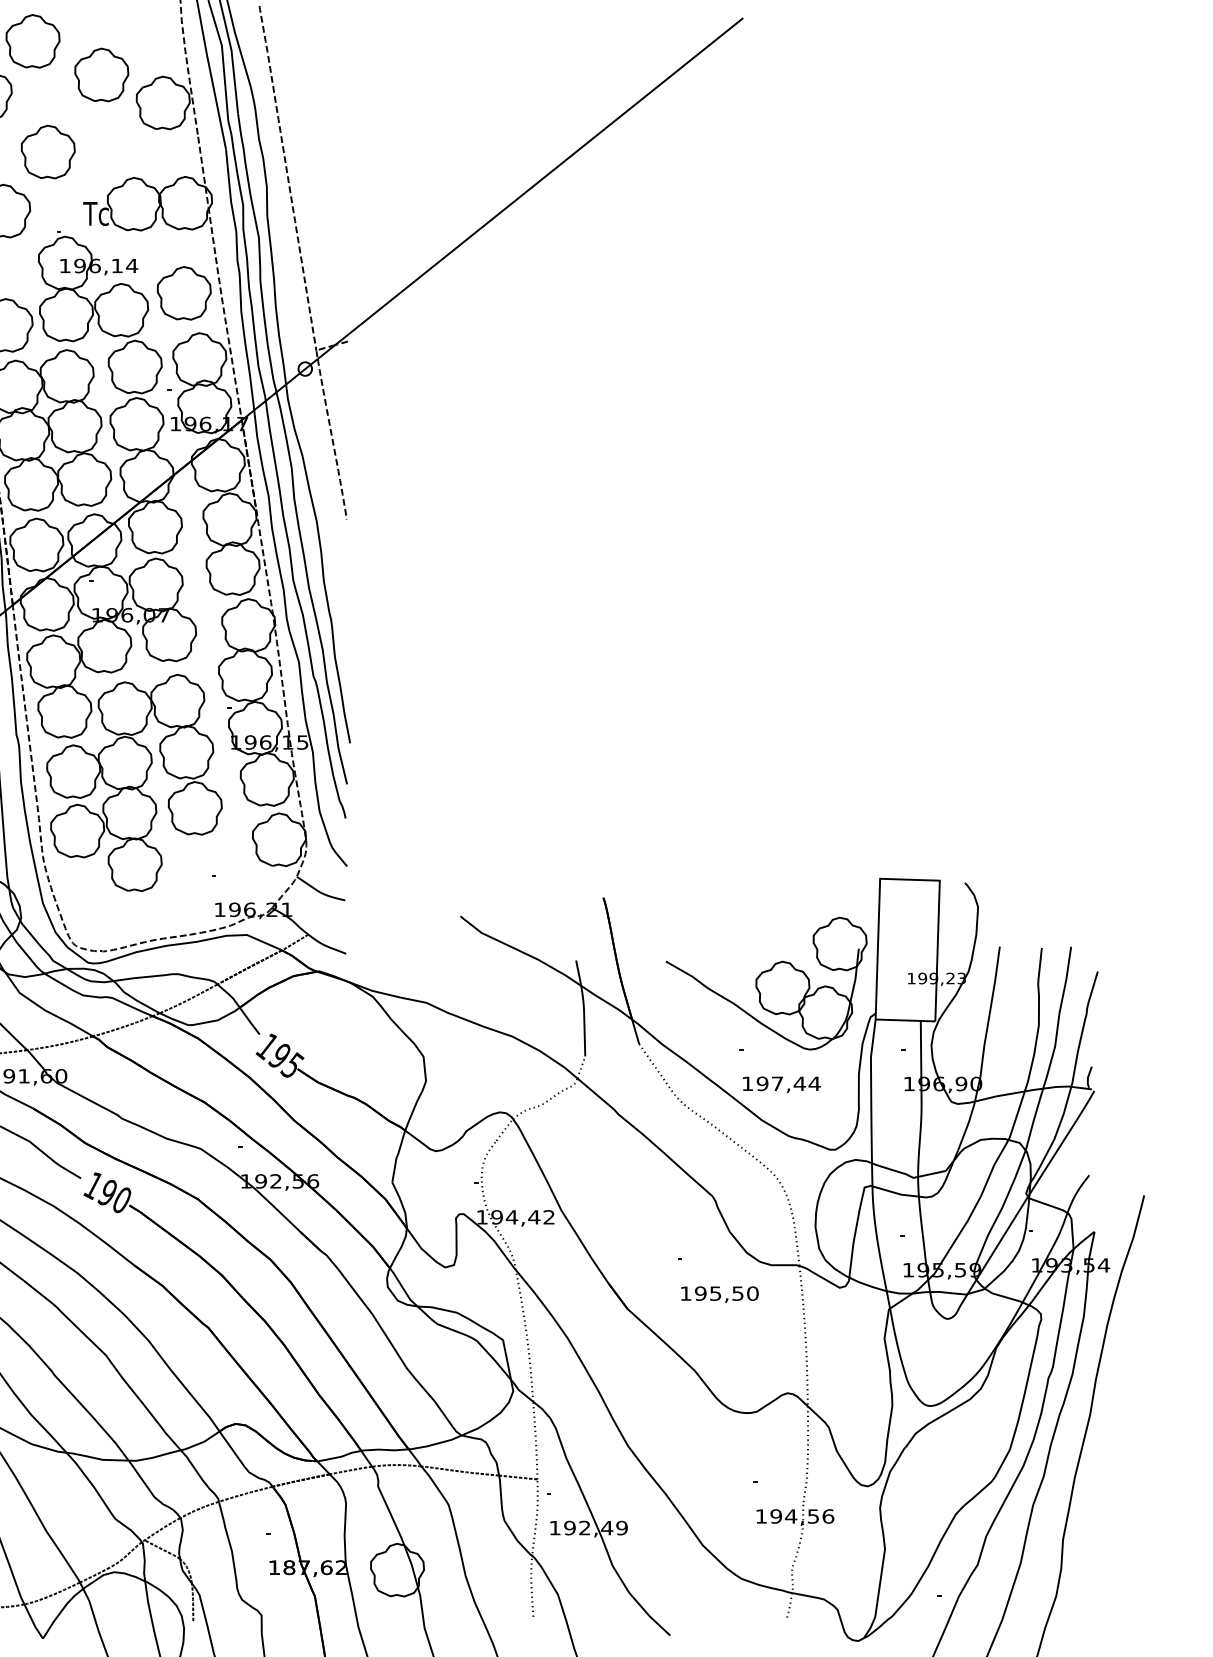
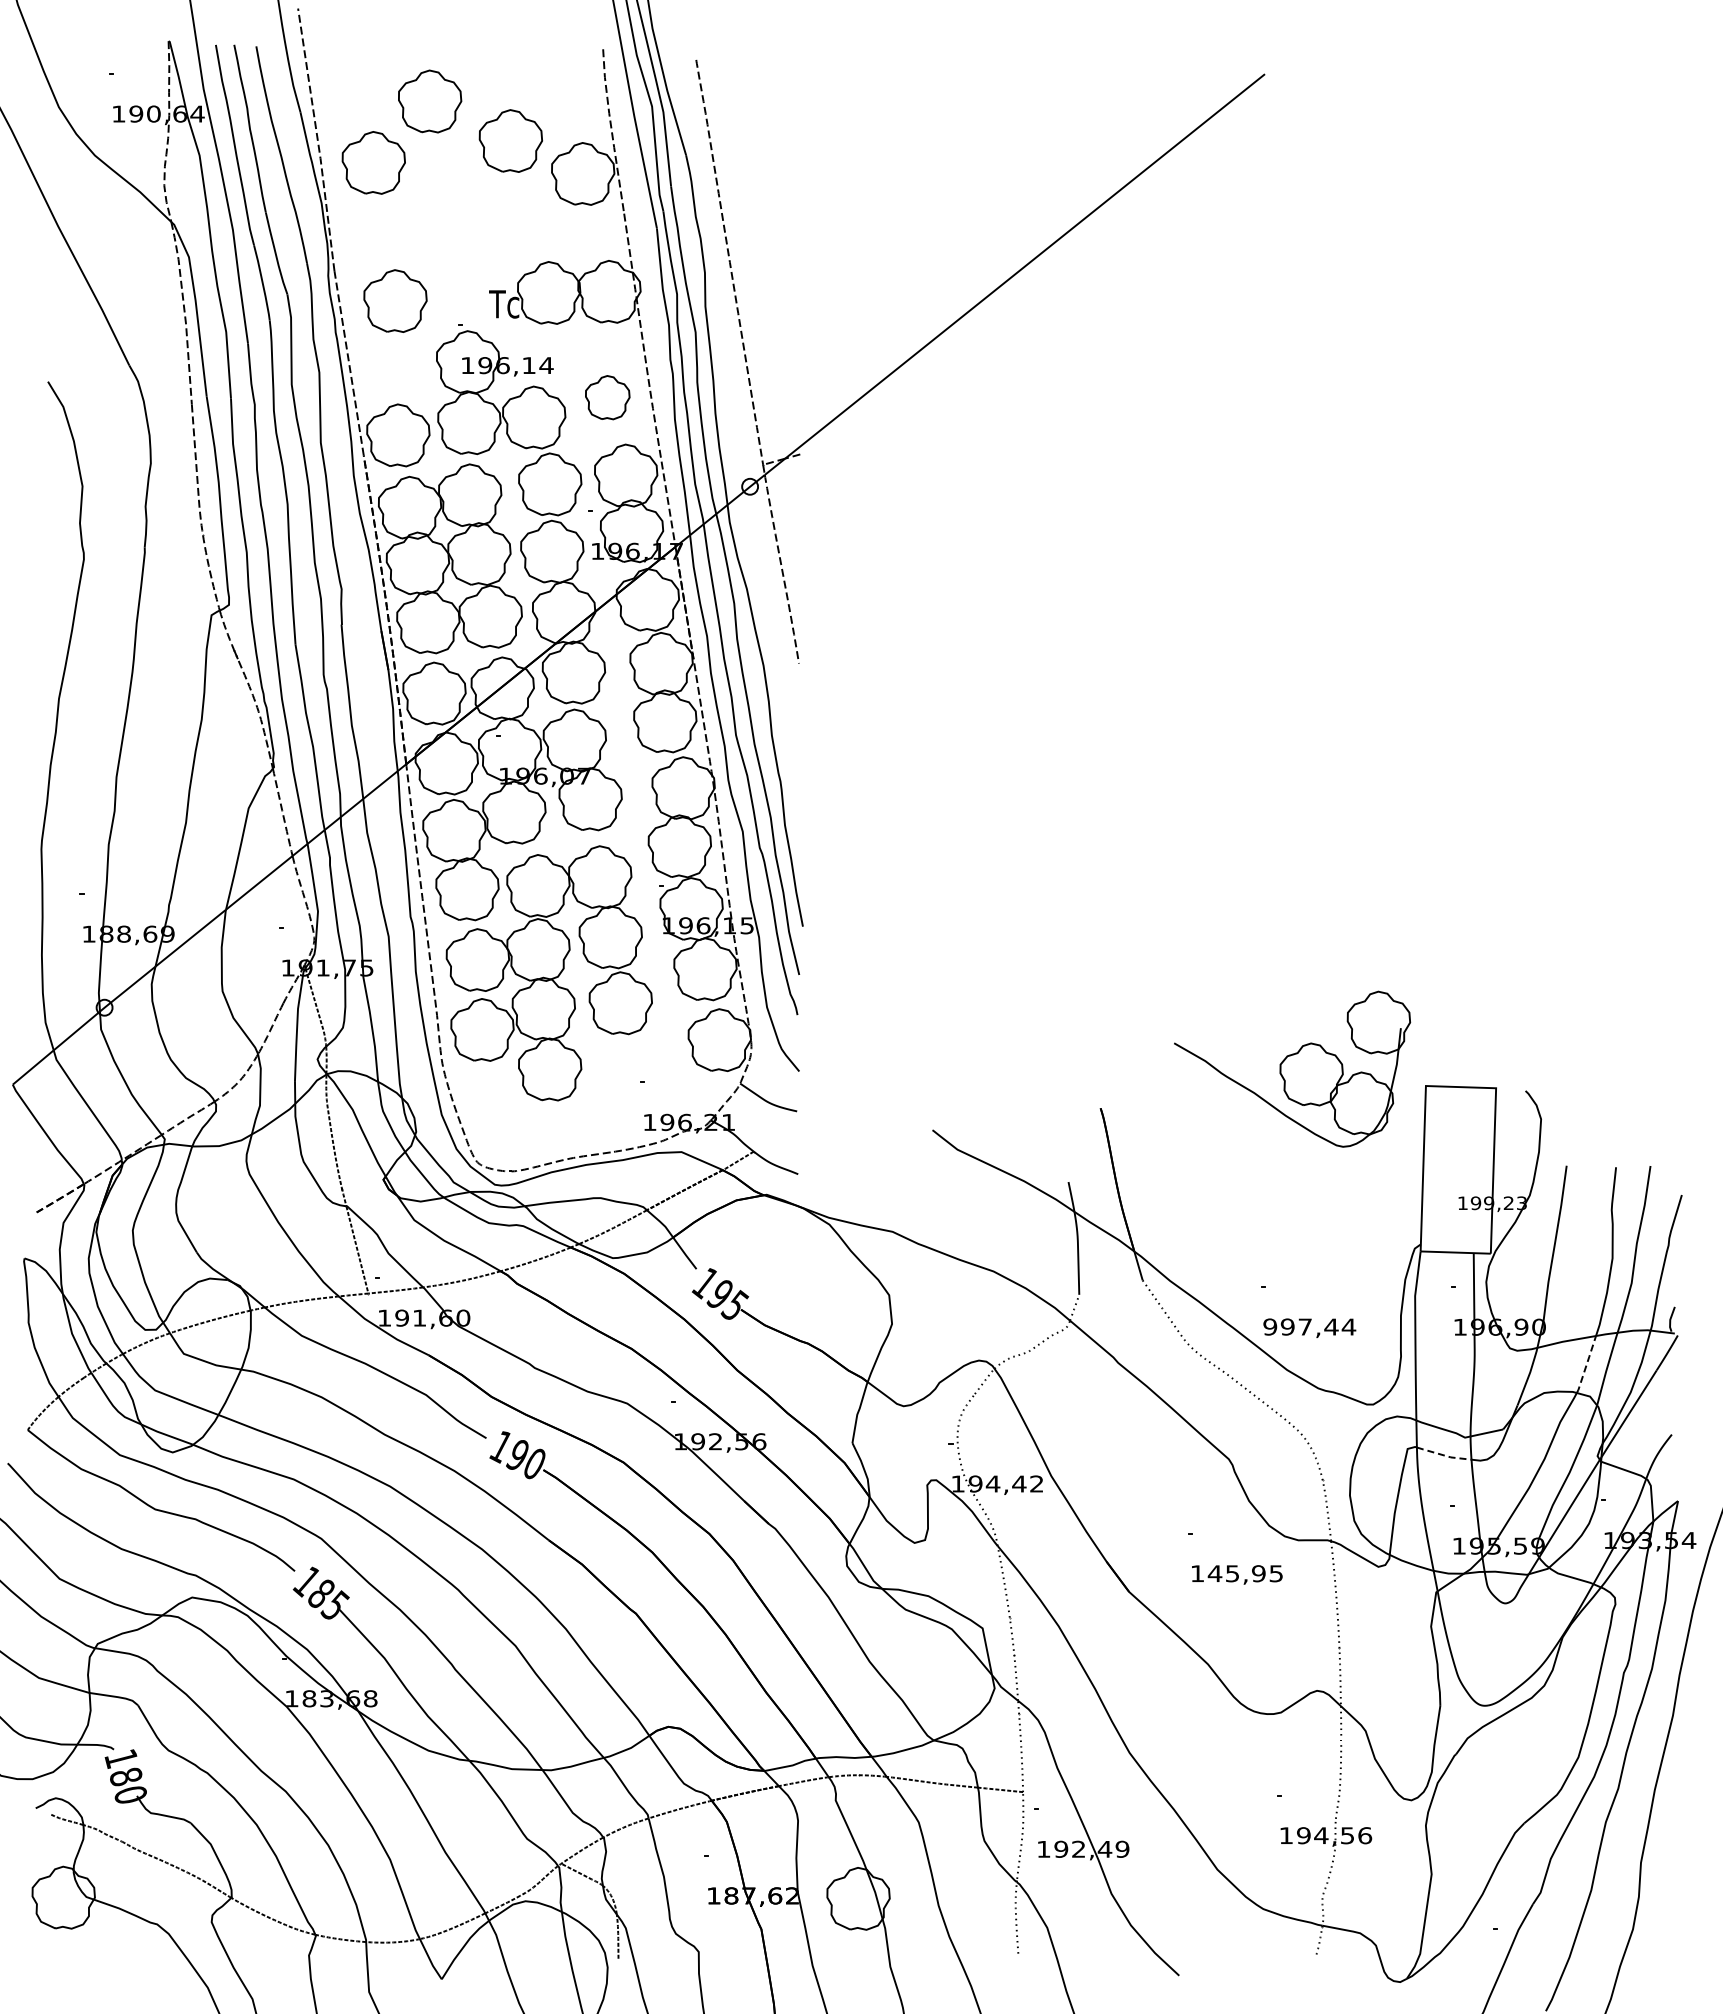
part: (48, 151) -> (448, 231), removed
part: (183, 293) -> (607, 397), size x0.7
part: (766, 982) -> (1292, 1068), moved
text: (747, 1083) -> (1270, 1326), 197,44 -> 997,44
line: (1016, 1115) -> (1586, 1364), solid -> dashed
line: (895, 1193) -> (1444, 1455), solid -> dashed
text: (726, 1293) -> (1245, 1573), 195,50 -> 145,95

